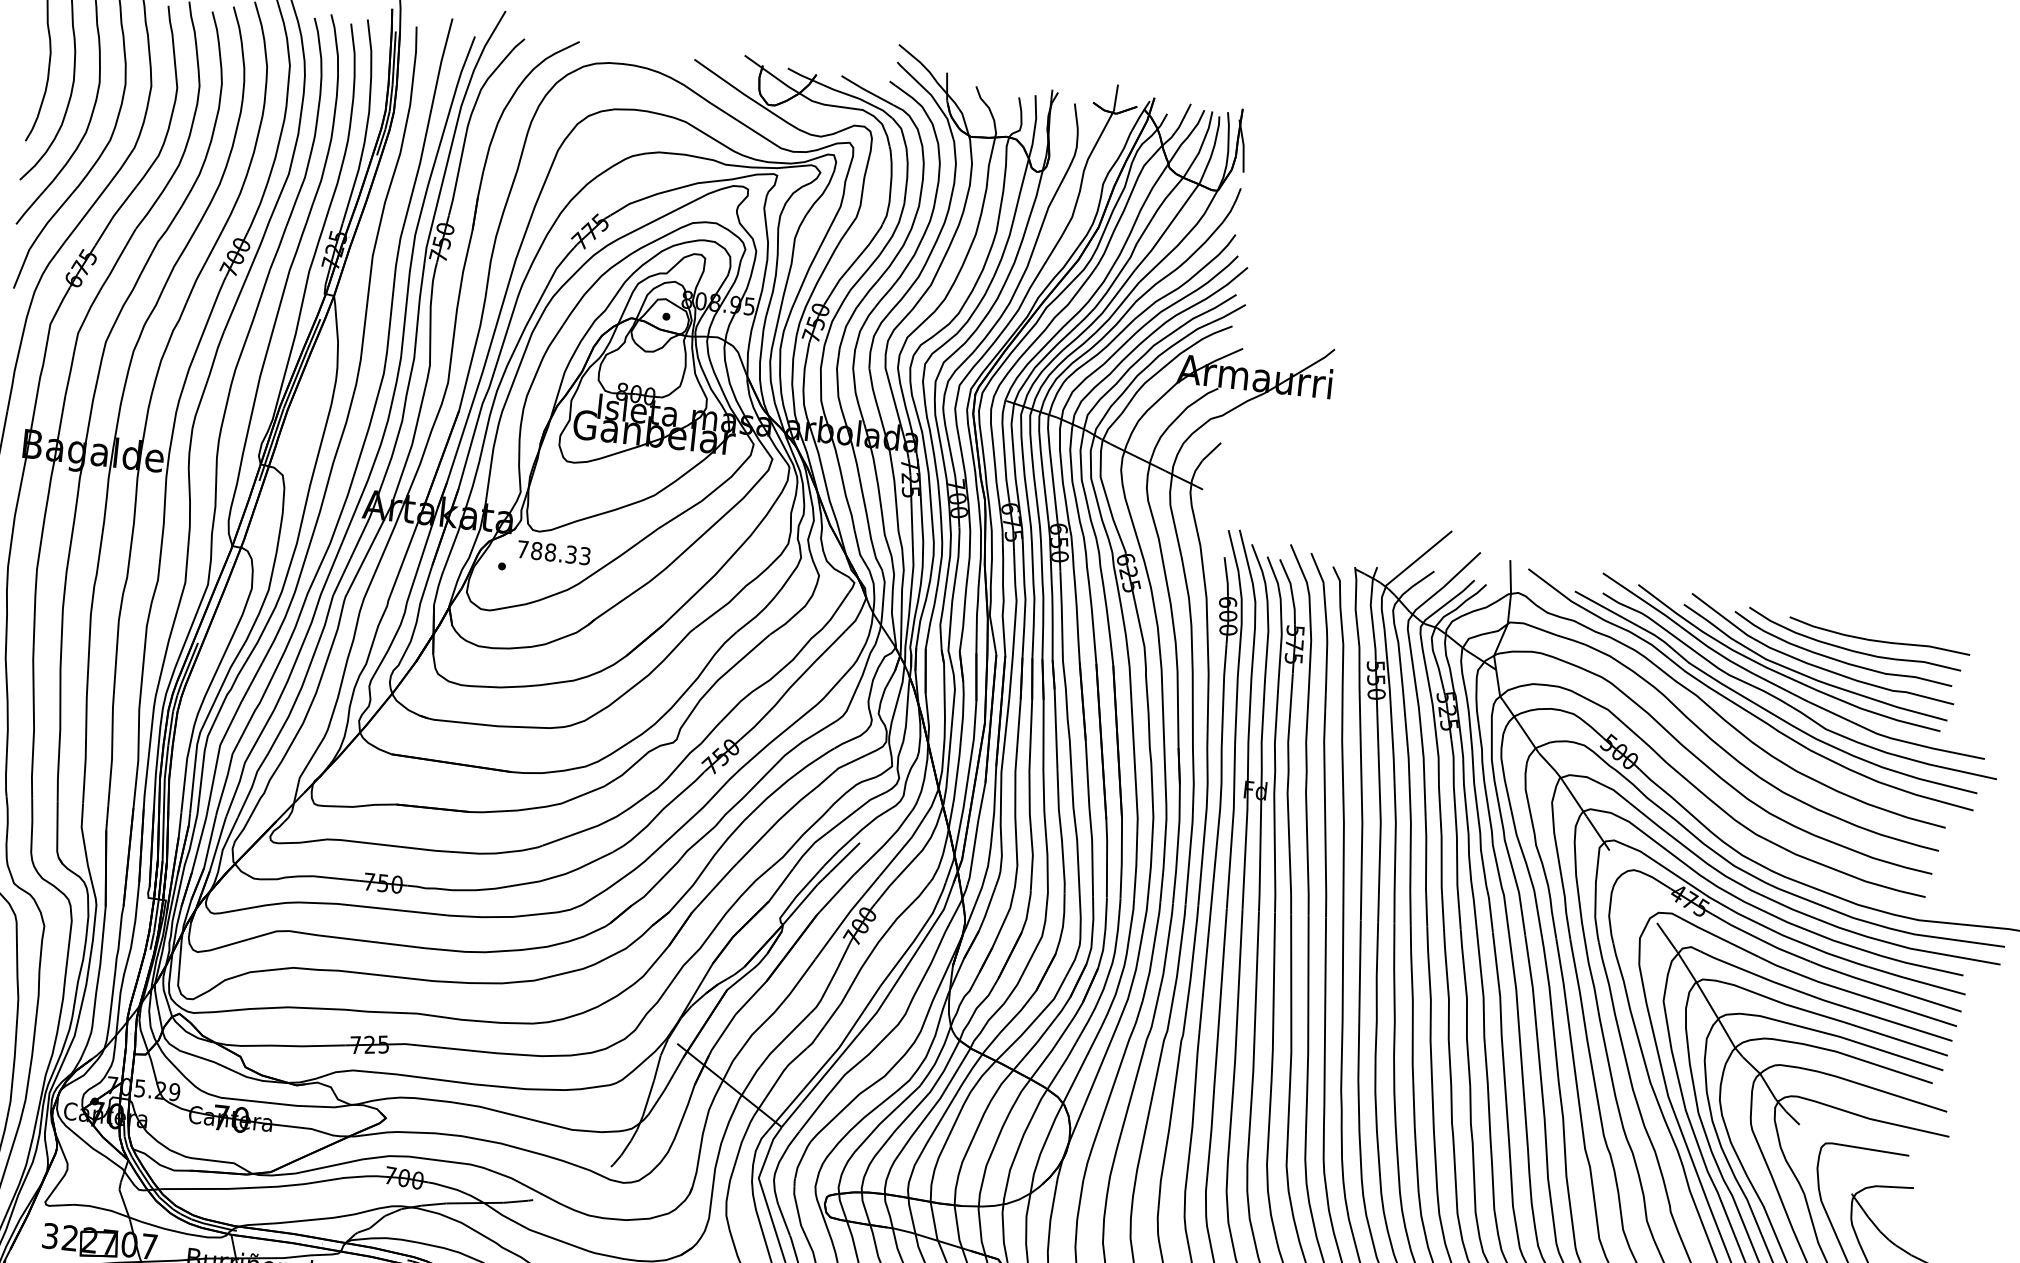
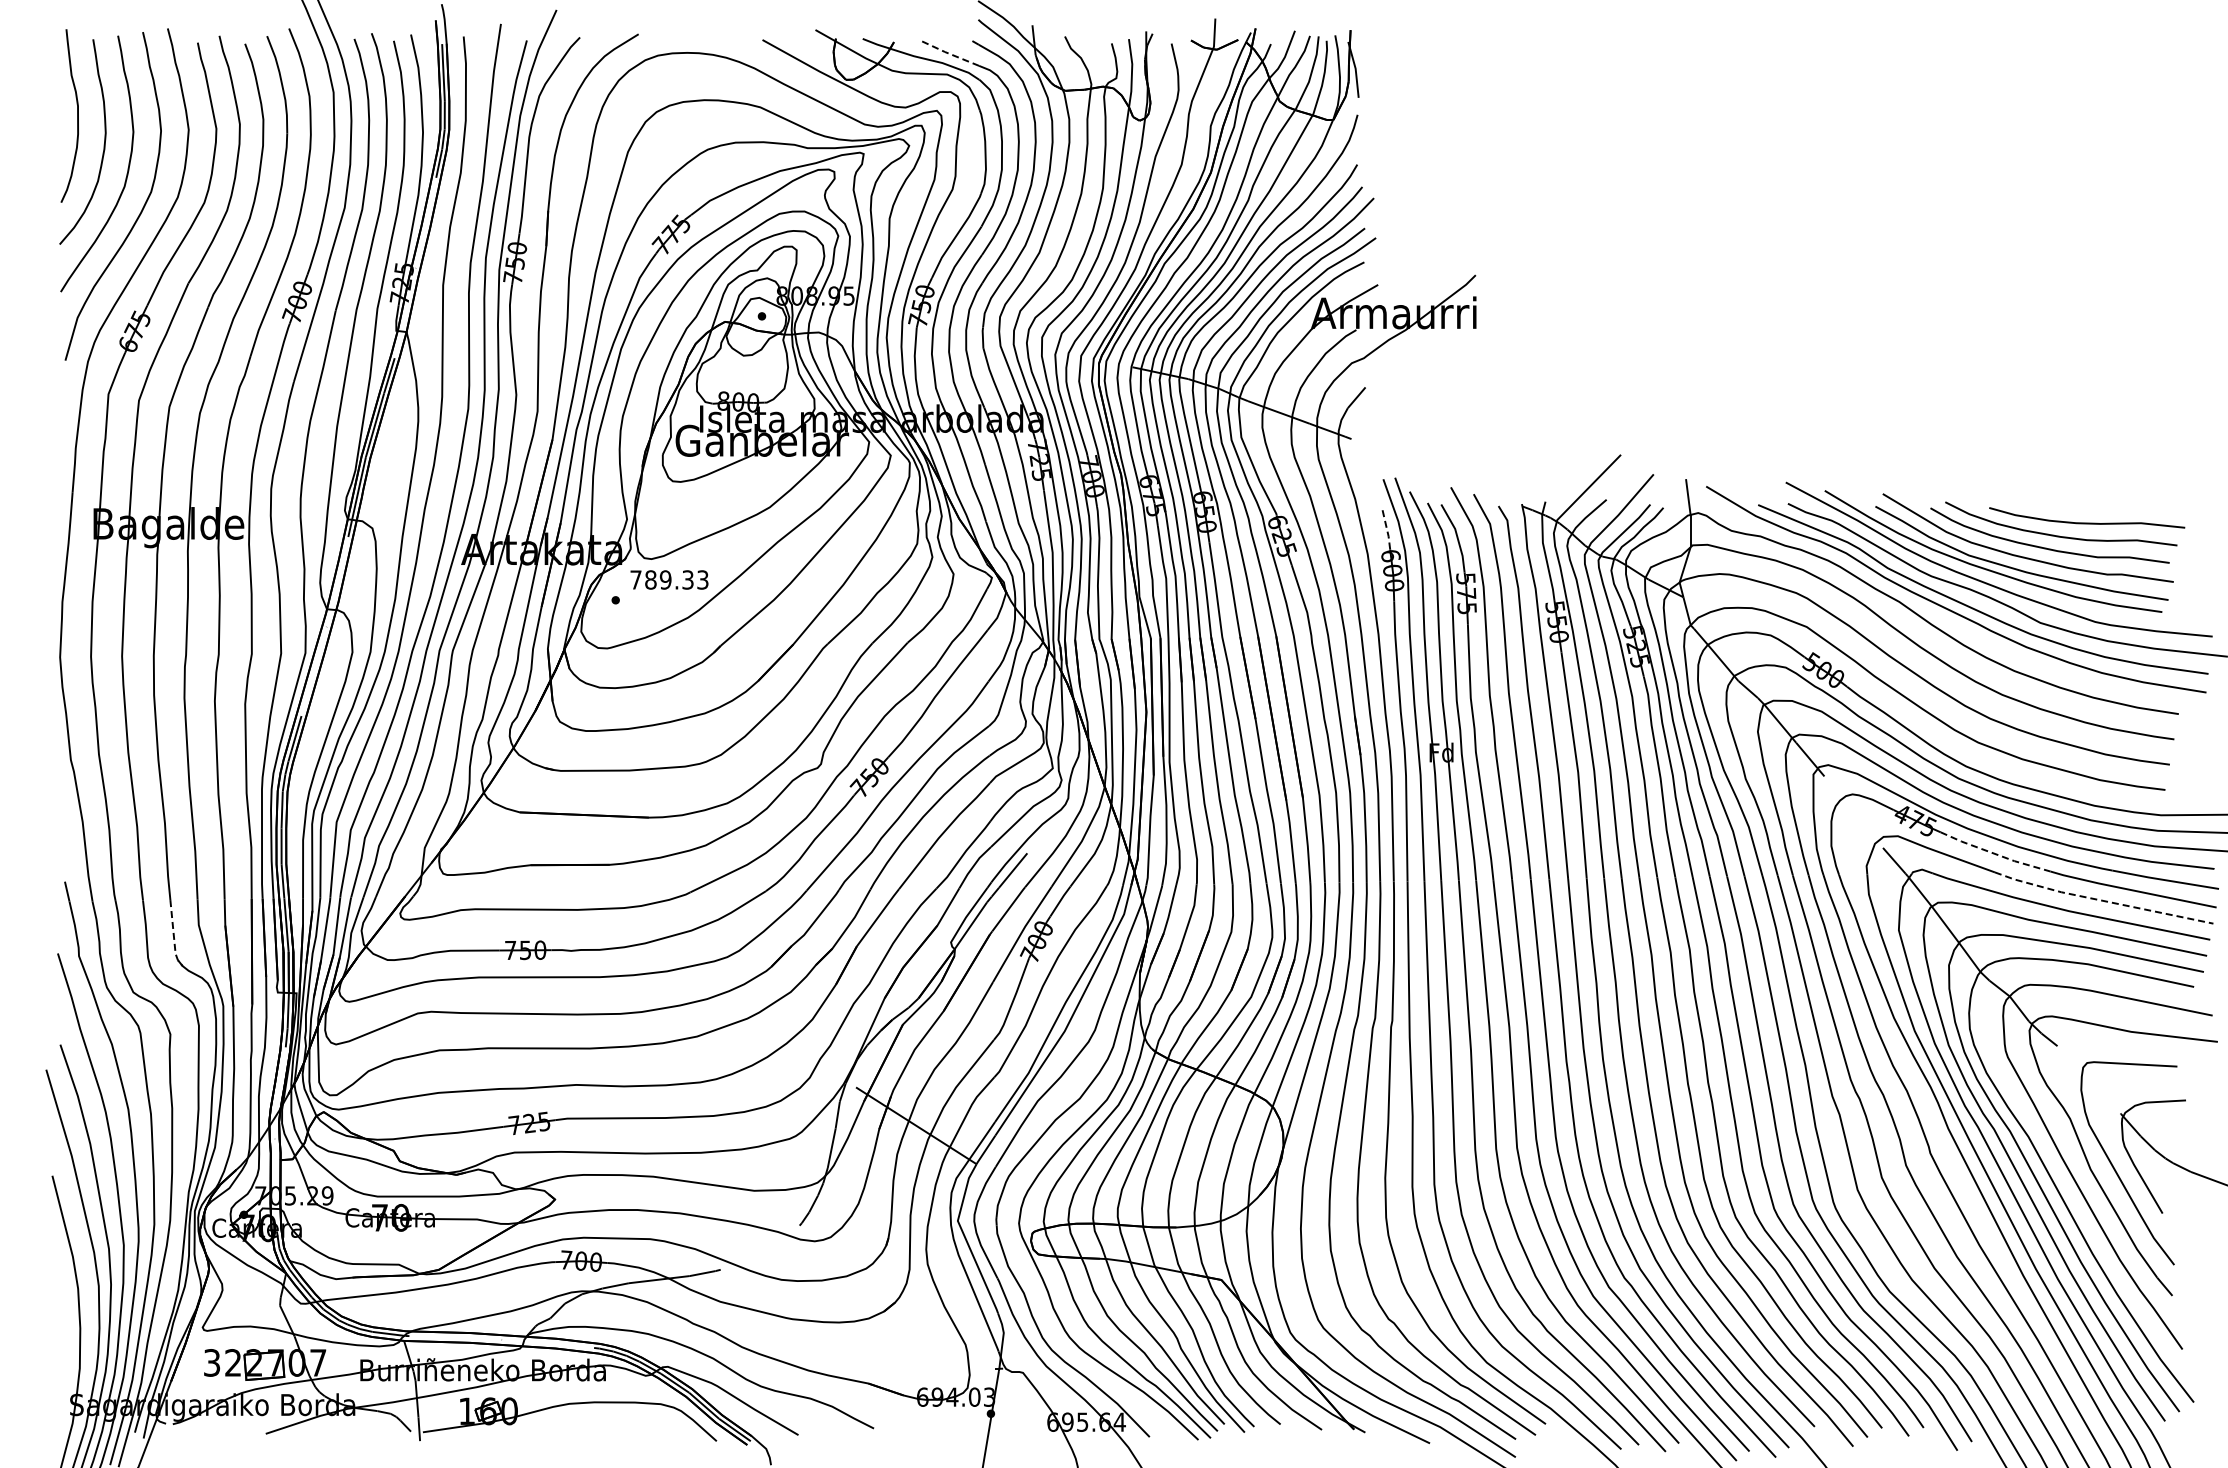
line: (866, 90) -> (948, 53), solid -> dashed
text: (550, 552) -> (665, 579), 788.33 -> 789.33
line: (1227, 577) -> (1387, 529), solid -> dashed
line: (57, 834) -> (173, 935), solid -> dashed
line: (1761, 939) -> (1995, 853), solid -> dashed
line: (1856, 993) -> (2102, 900), solid -> dashed

